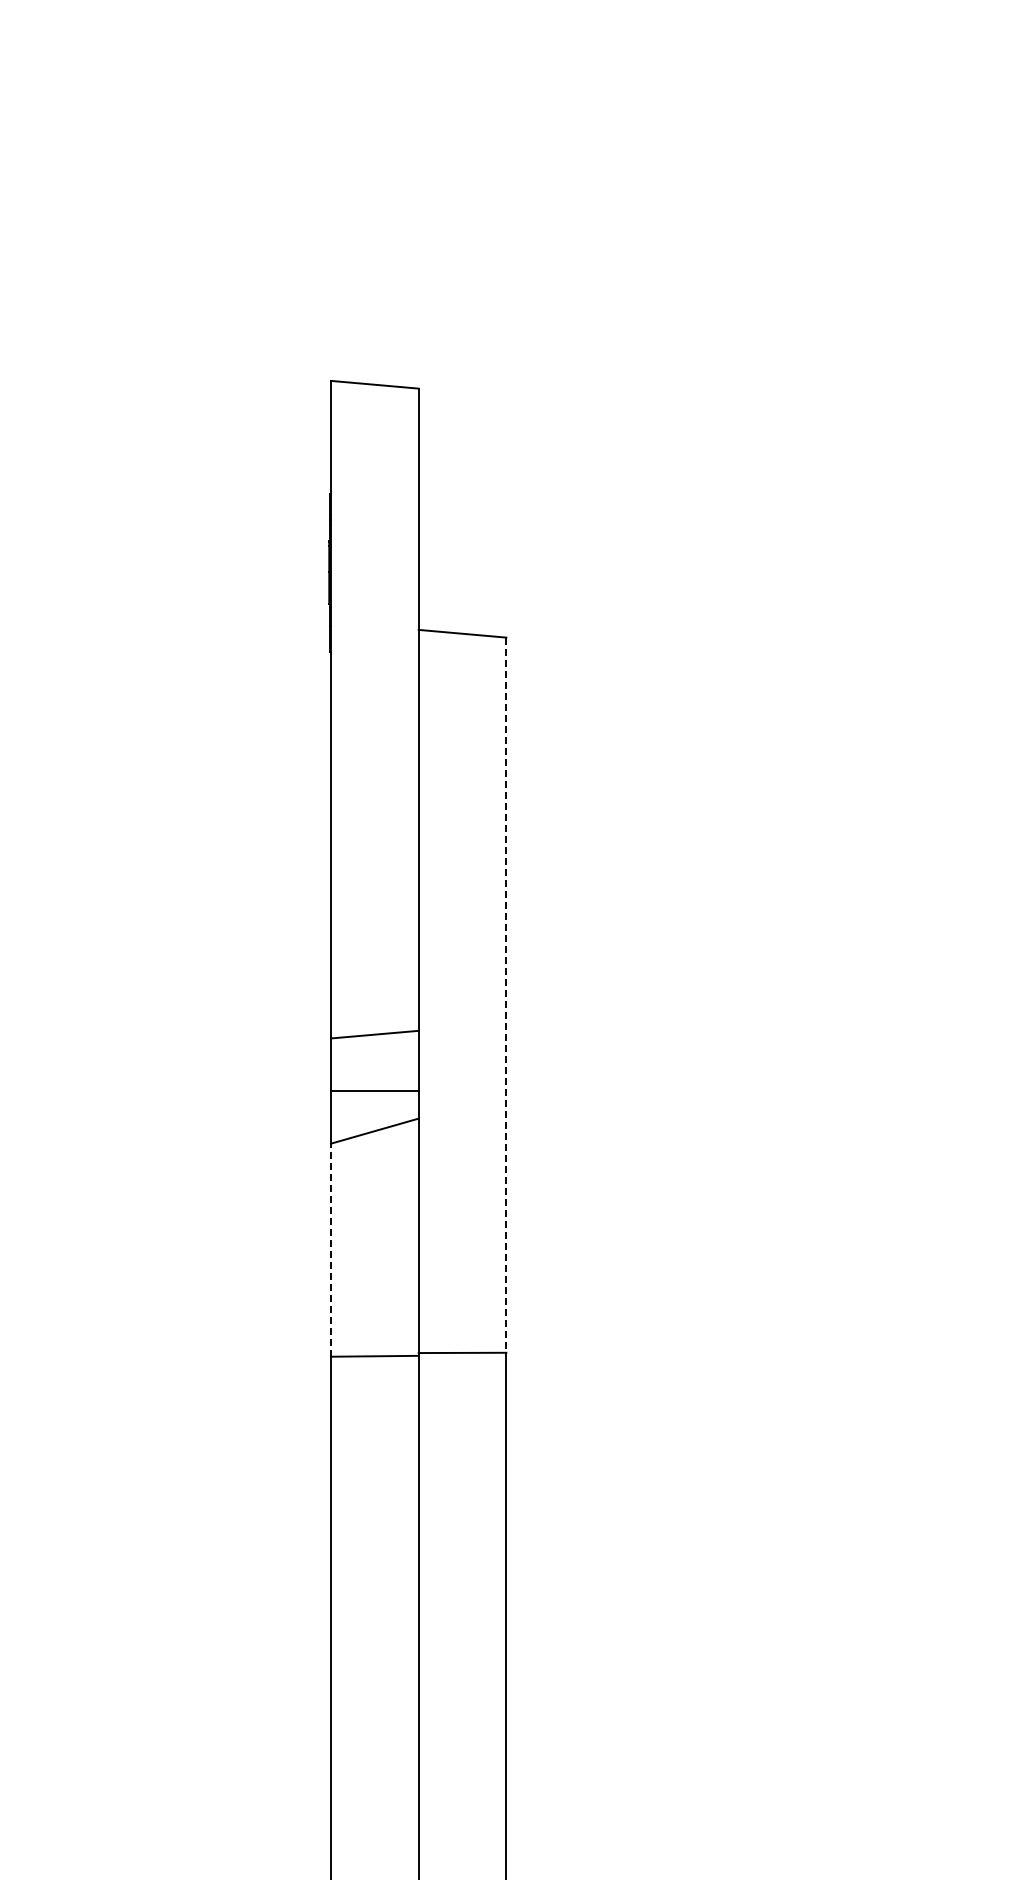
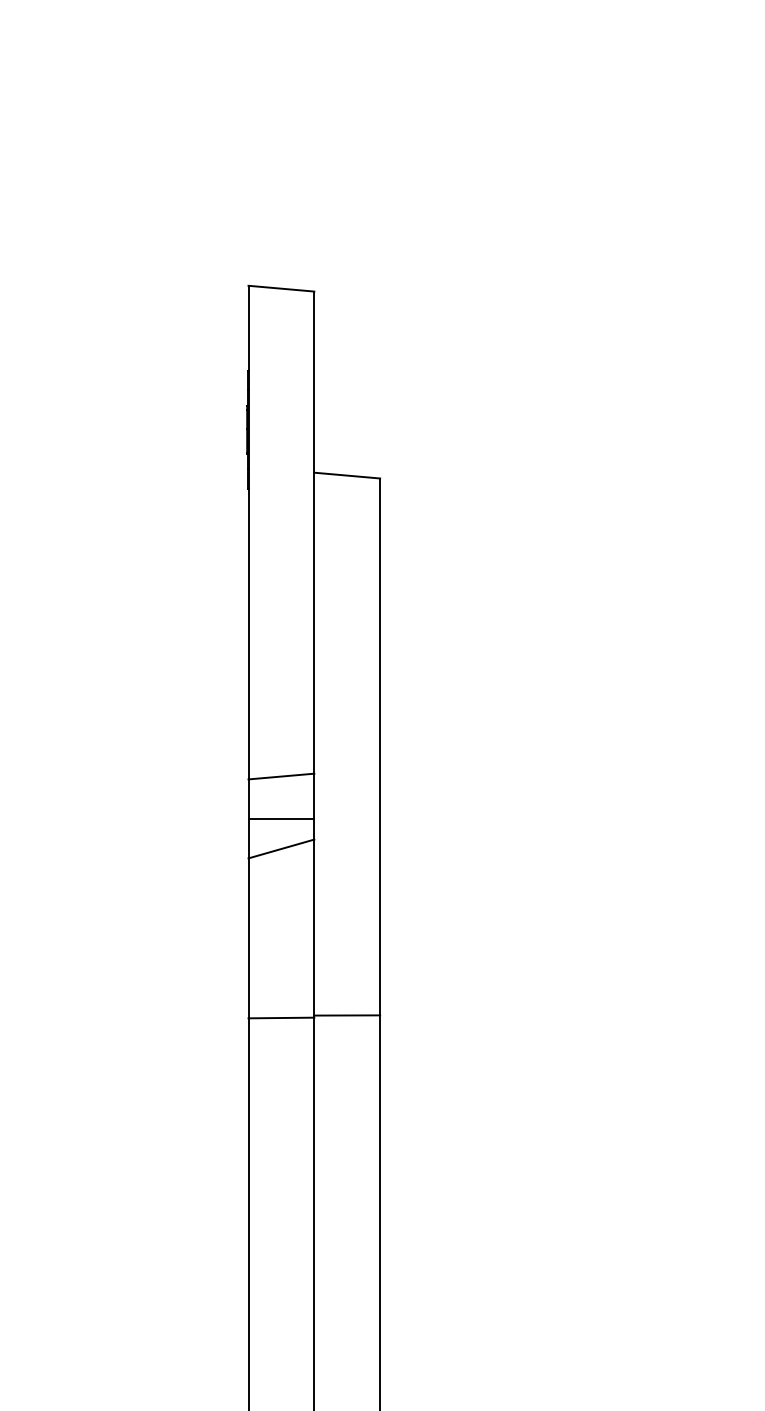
line: (506, 995) -> (380, 747), dashed -> solid
line: (331, 1250) -> (248, 938), dashed -> solid

